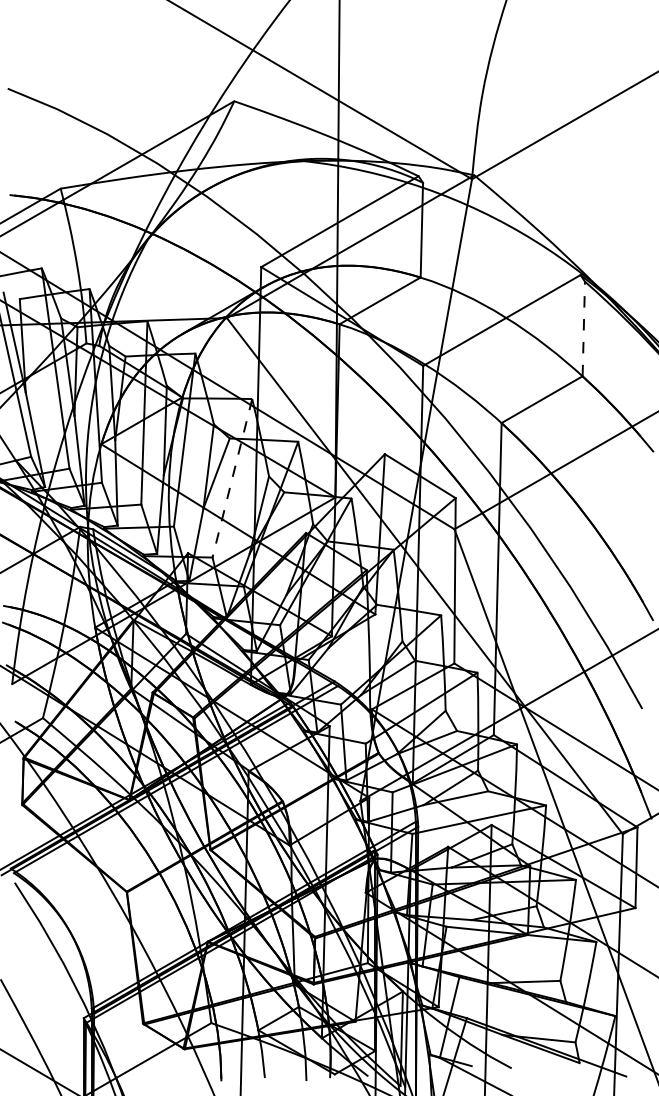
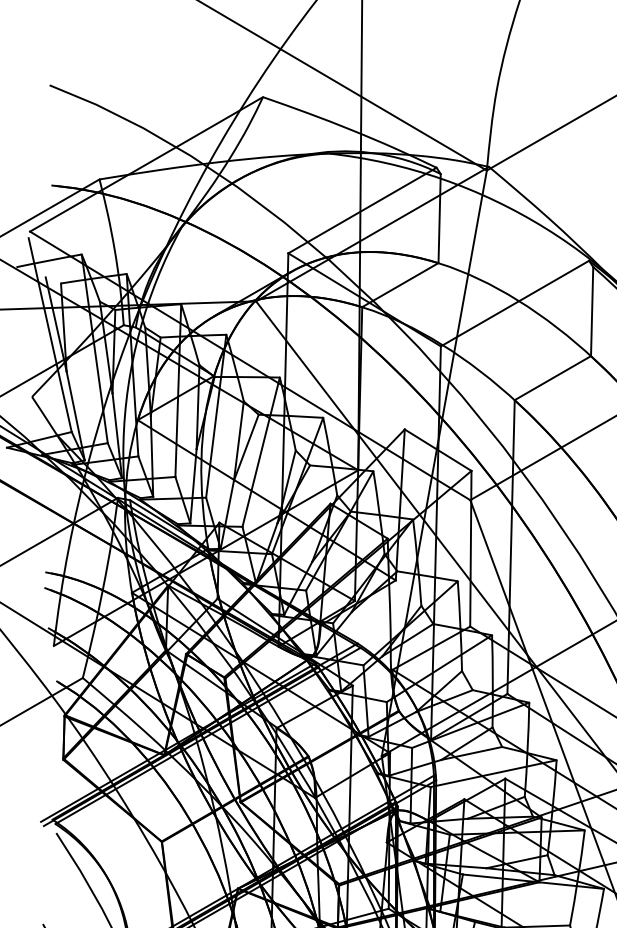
line: (583, 328) -> (591, 311), dashed -> solid
line: (232, 478) -> (261, 452), dashed -> solid

